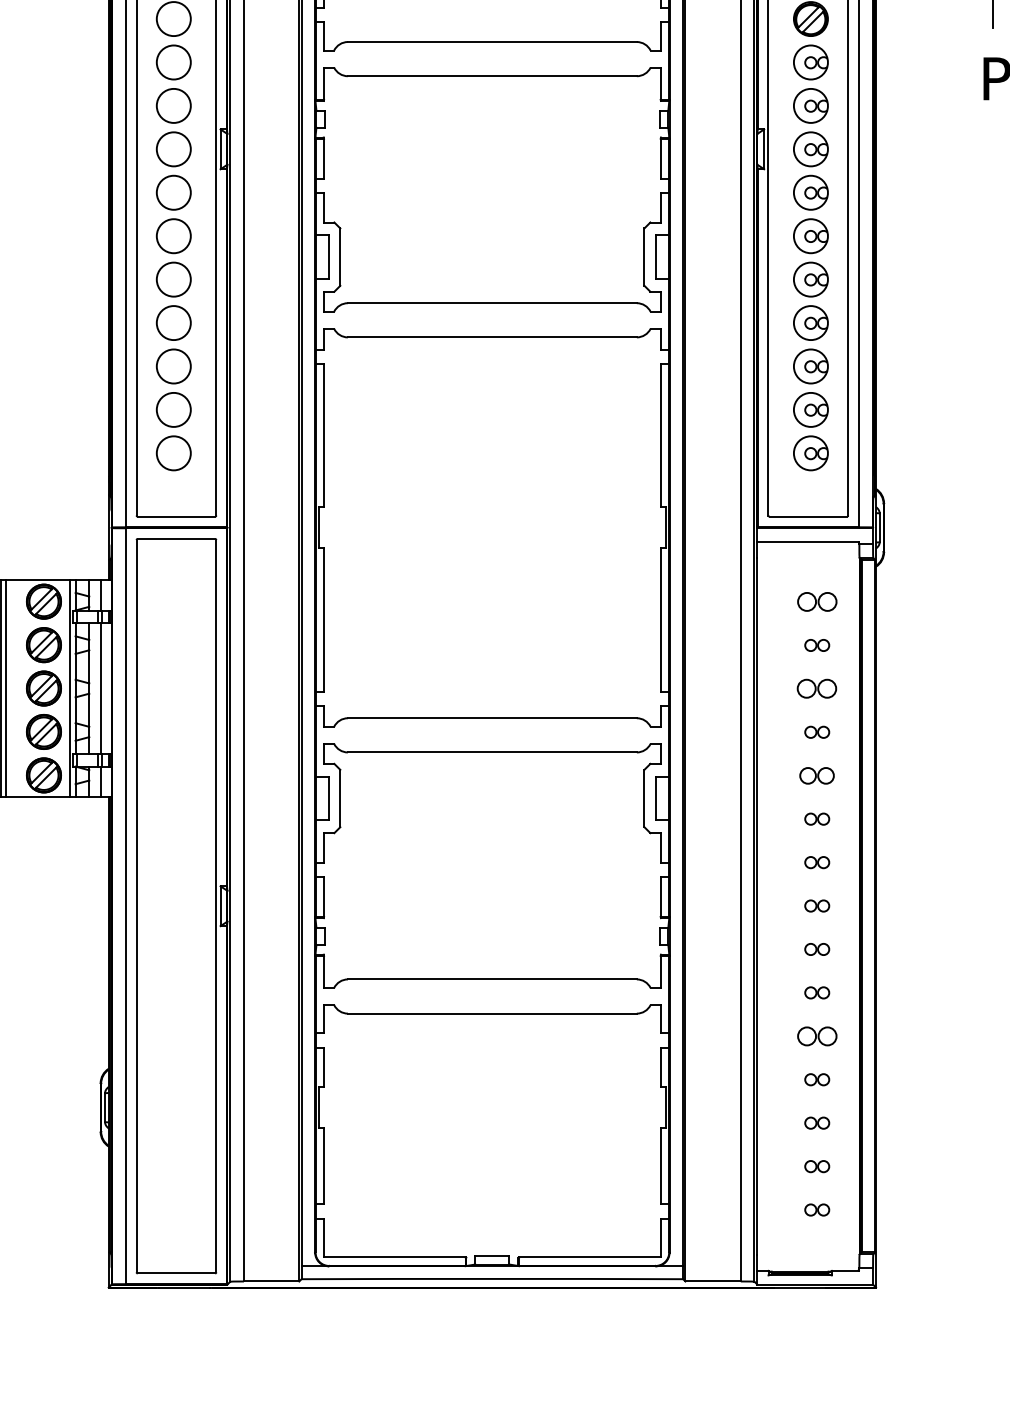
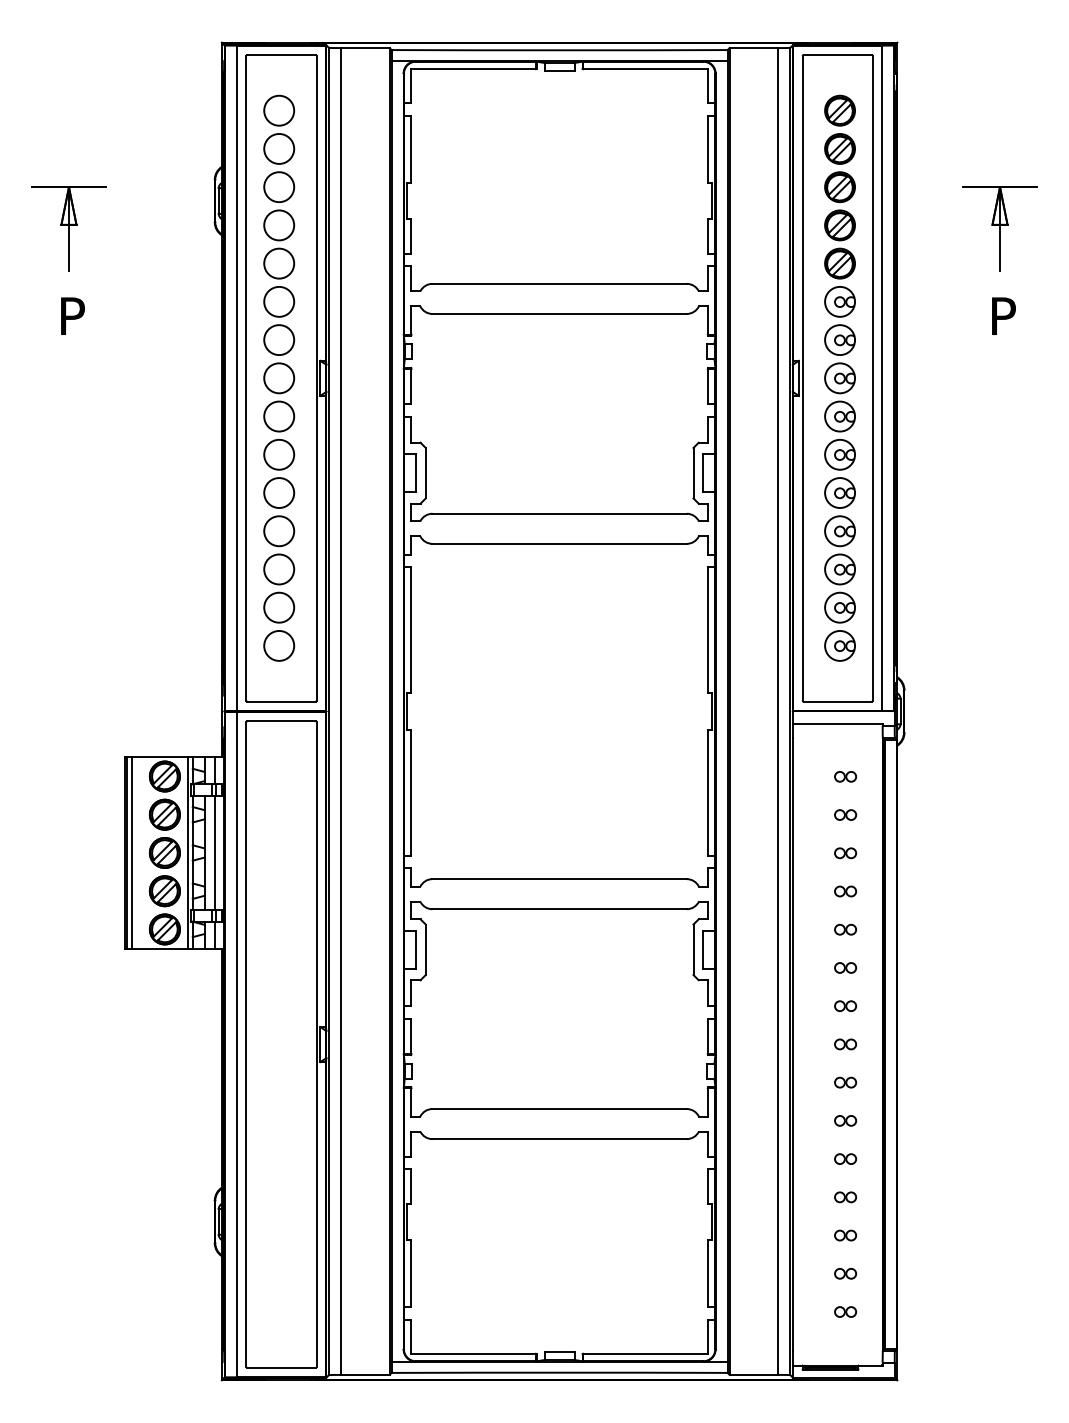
part: (817, 601) -> (845, 776), size x0.62
part: (817, 689) -> (845, 853), size x0.62
part: (817, 775) -> (845, 929), size x0.71
part: (817, 1035) -> (845, 1158), size x0.62

